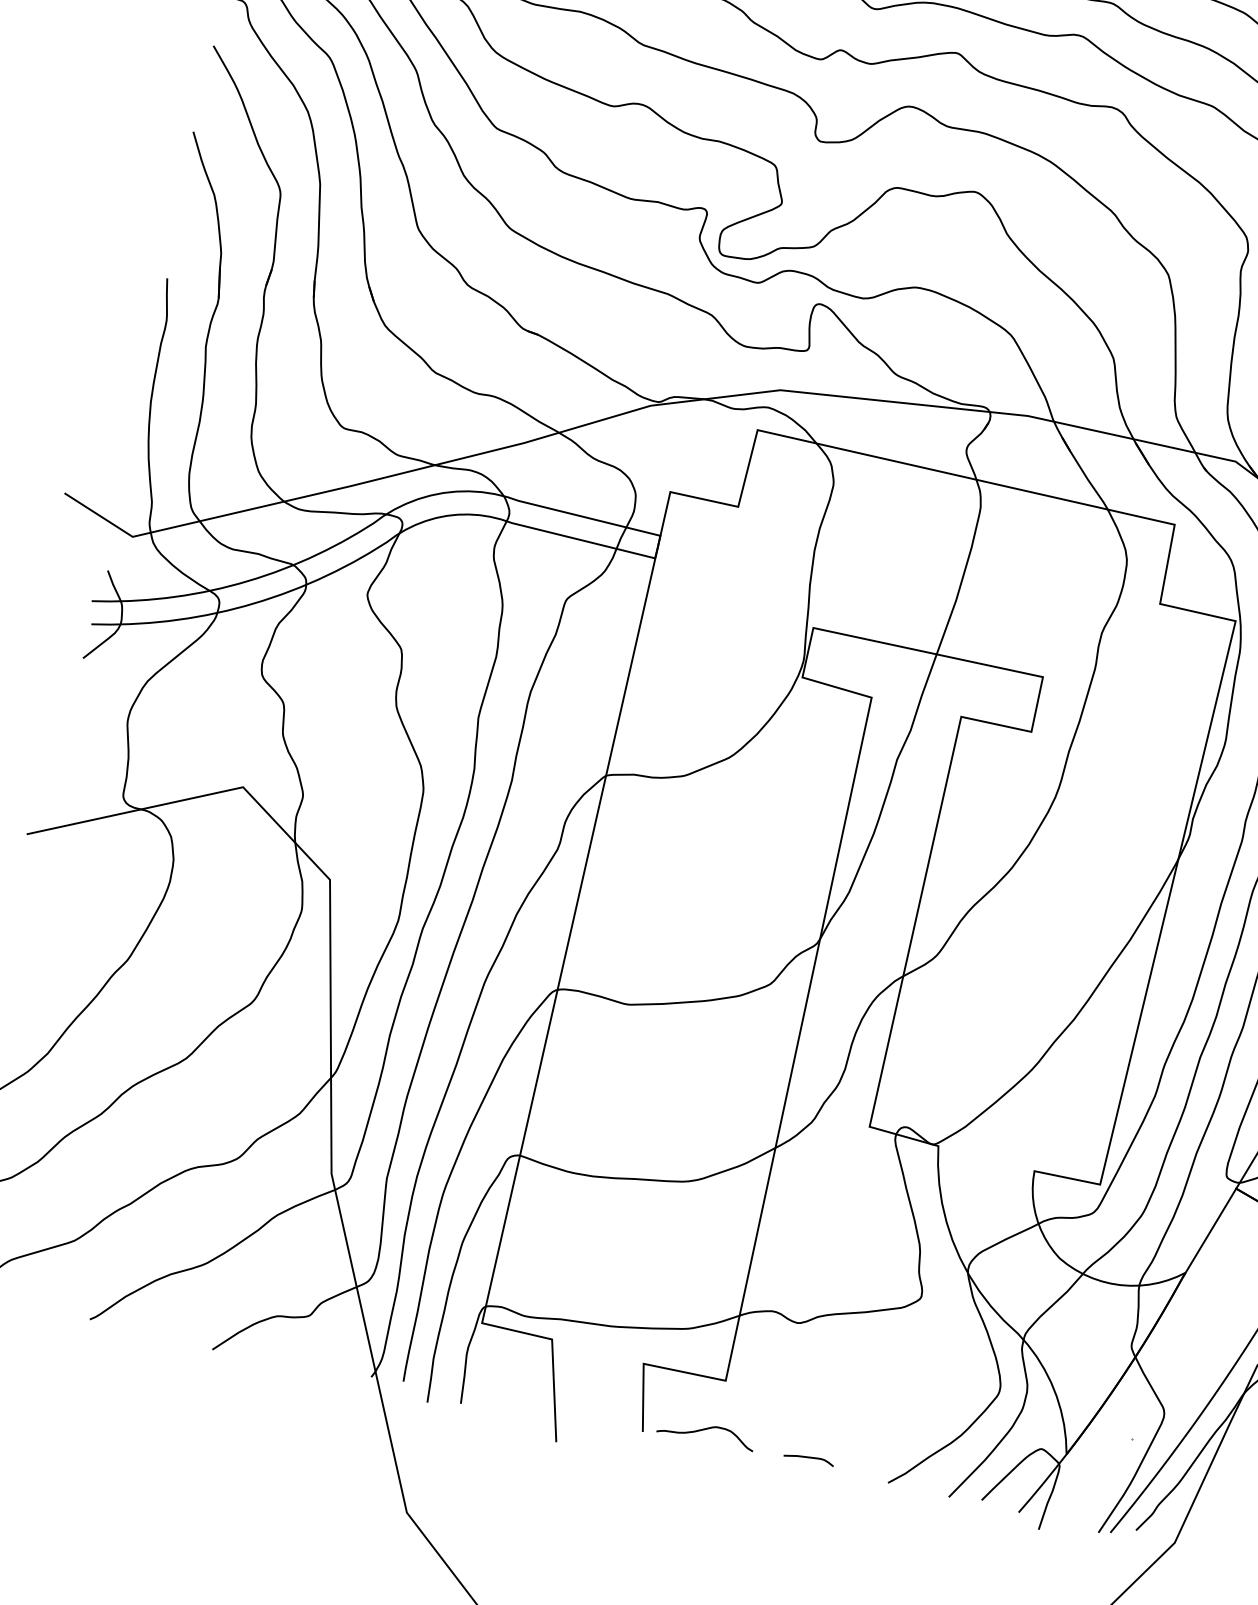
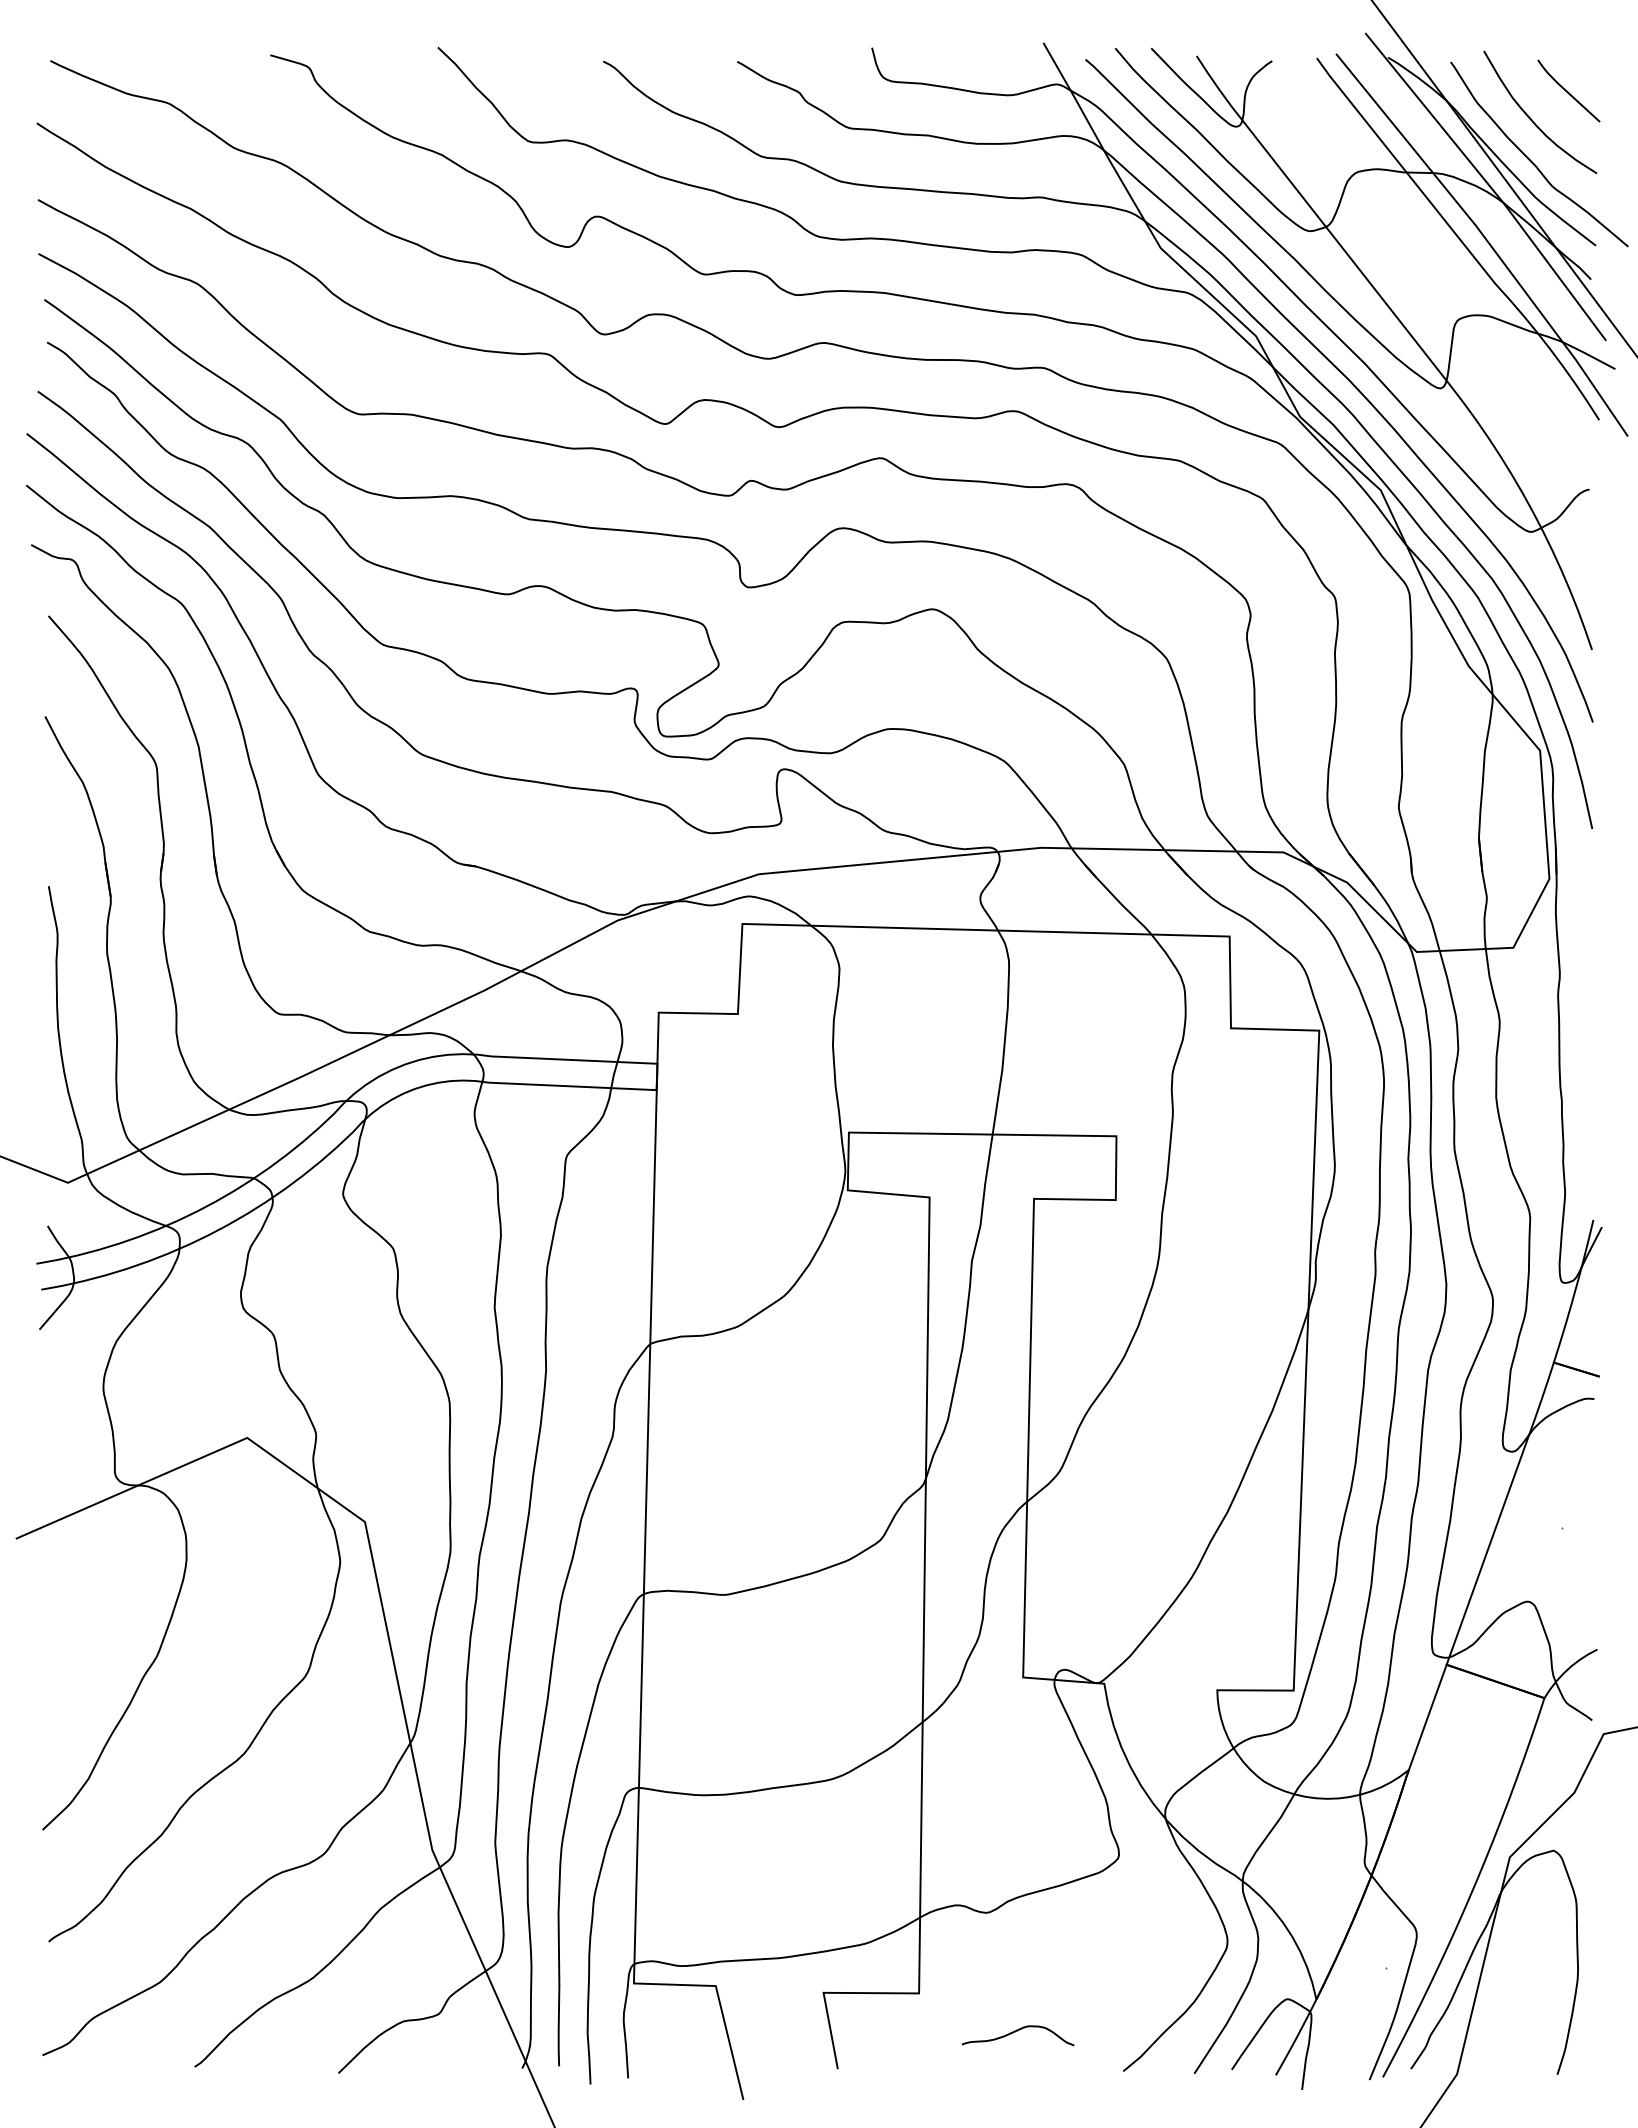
curve: (704, 1430) -> (1015, 2032), moved
curve: (809, 1458) -> (1029, 2061), removed

